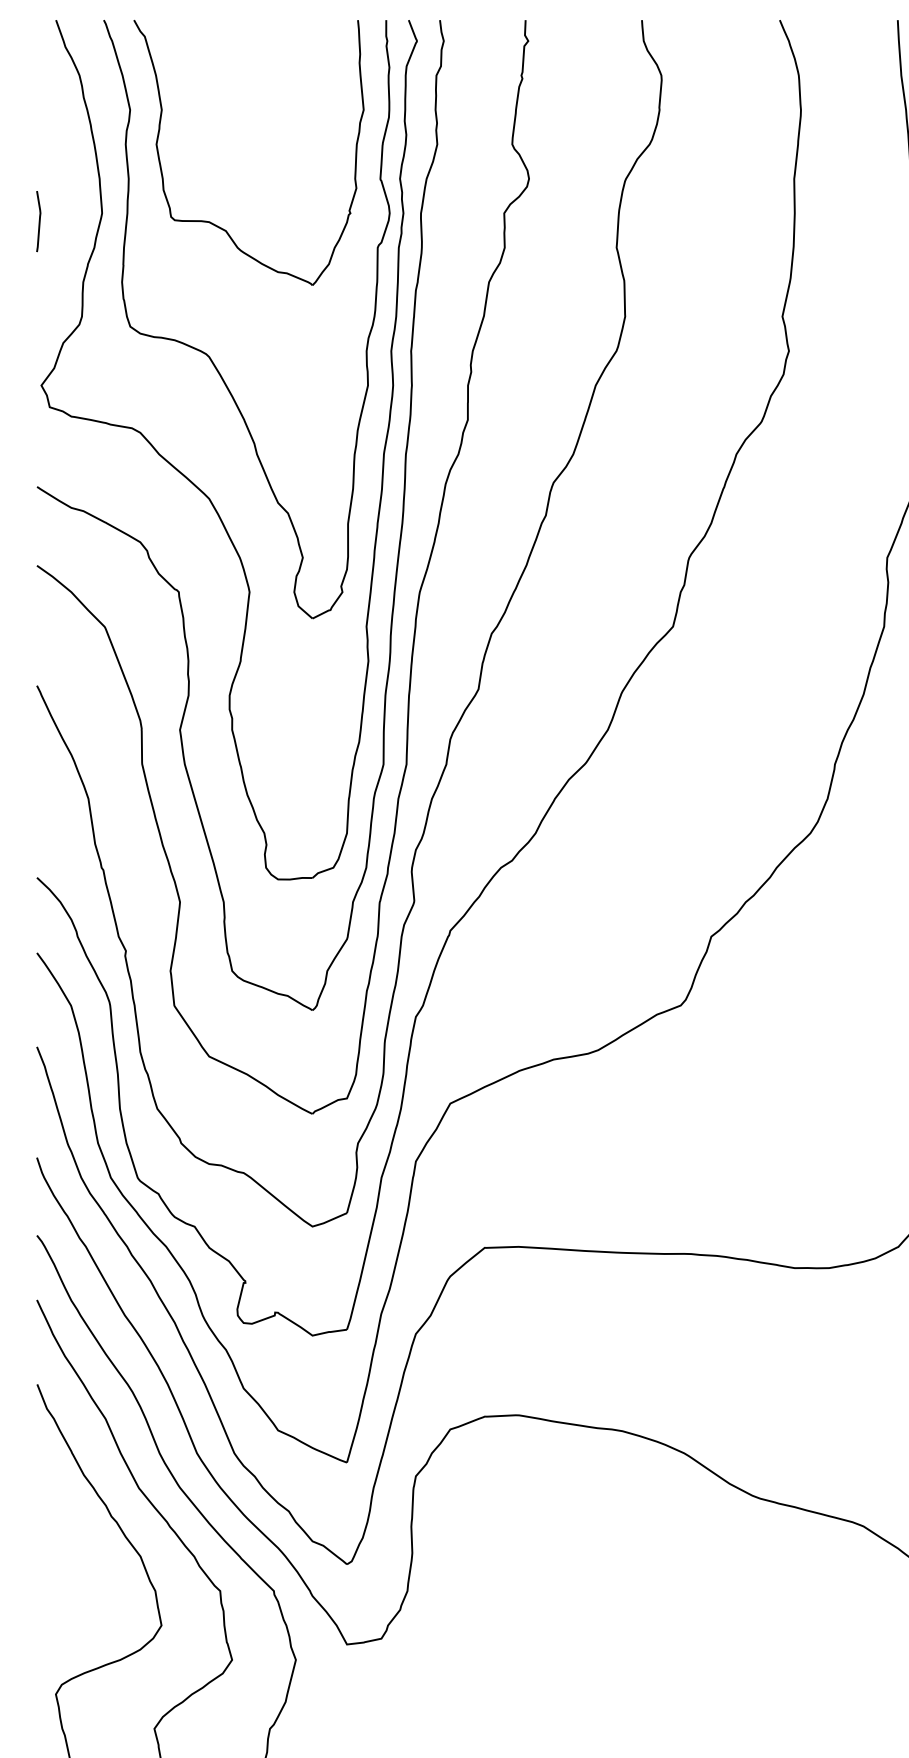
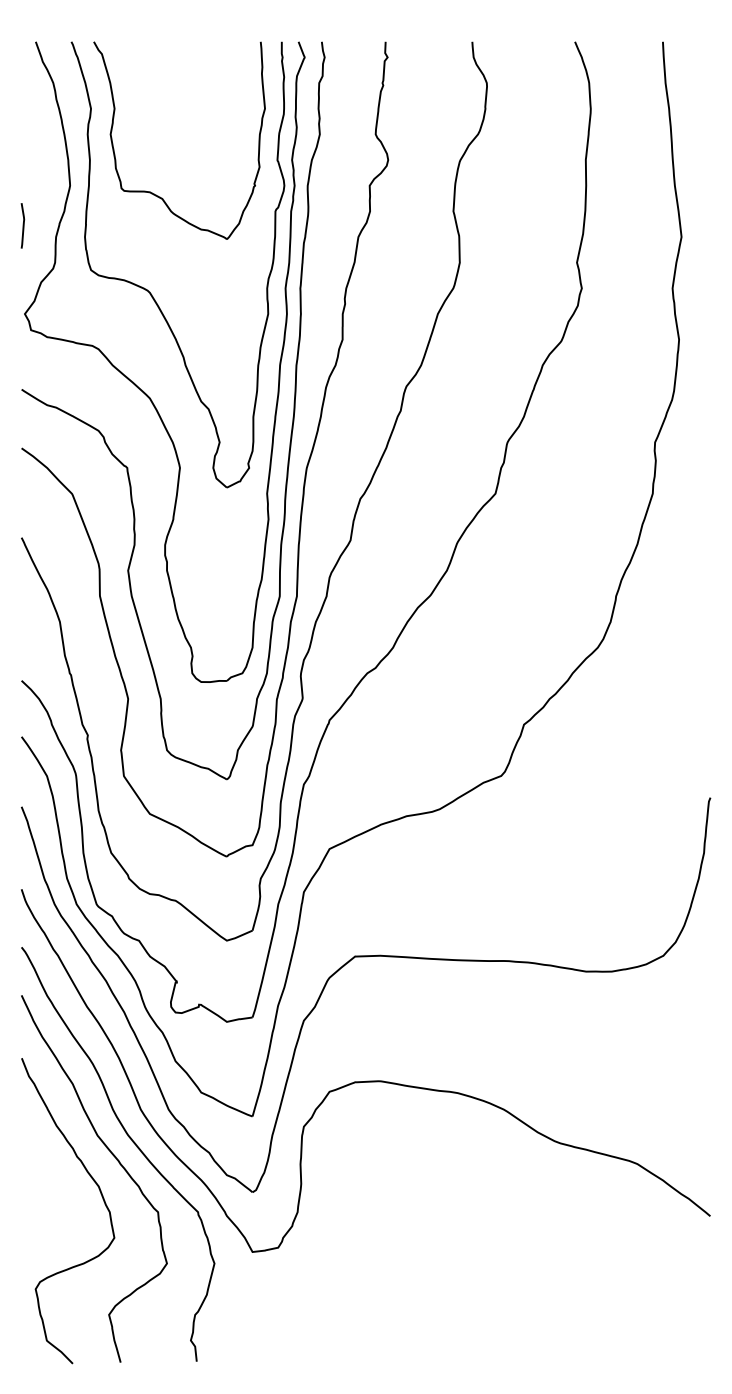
curve: (38, 221) -> (22, 225), moved

